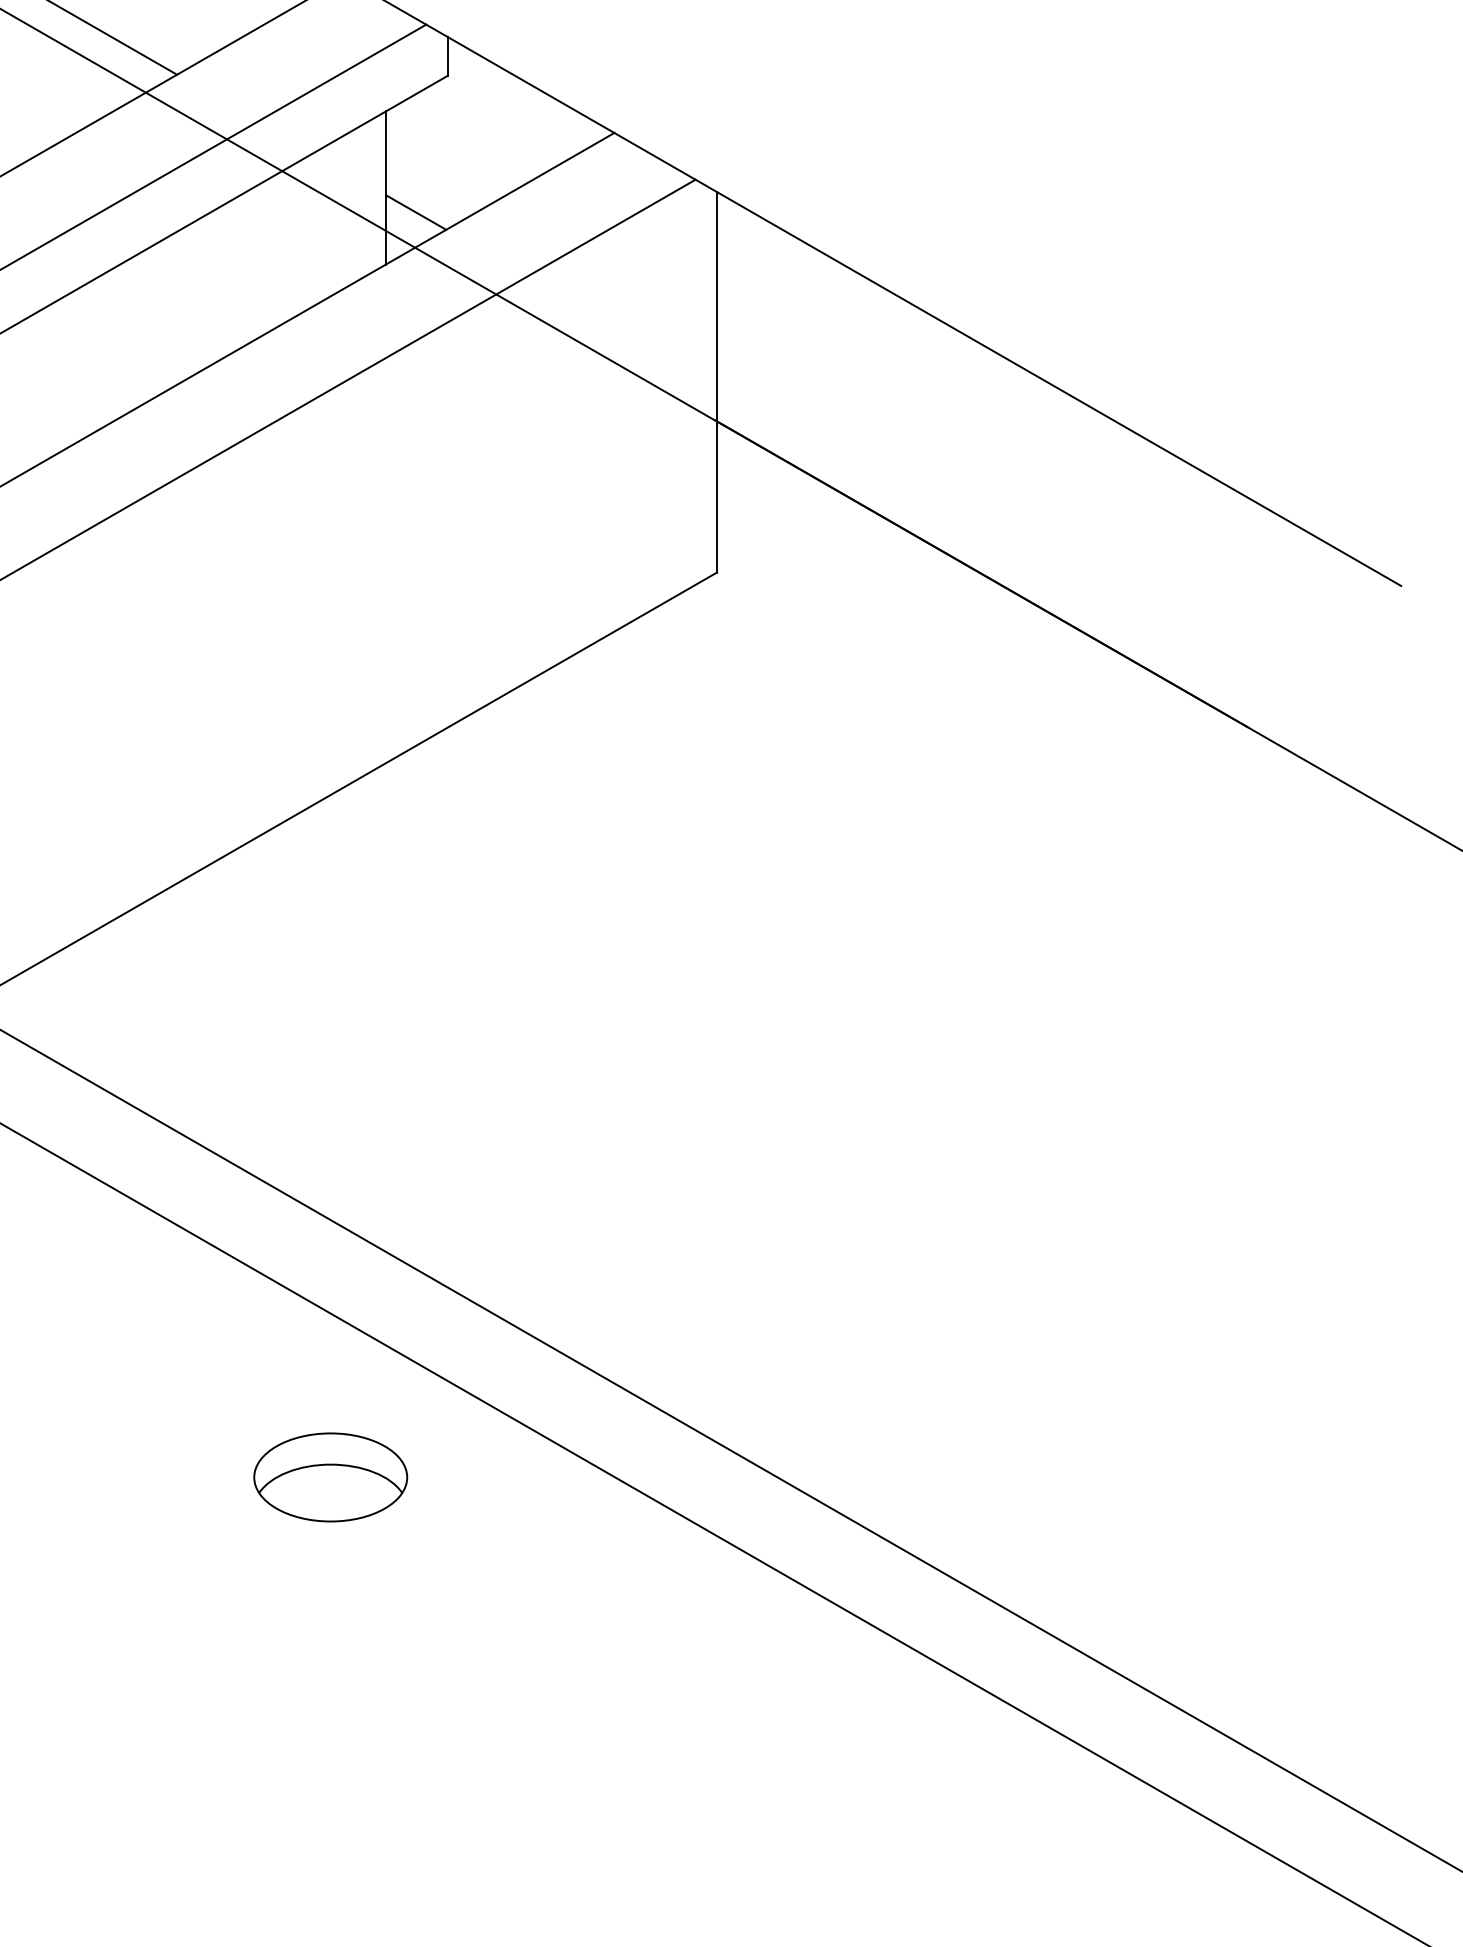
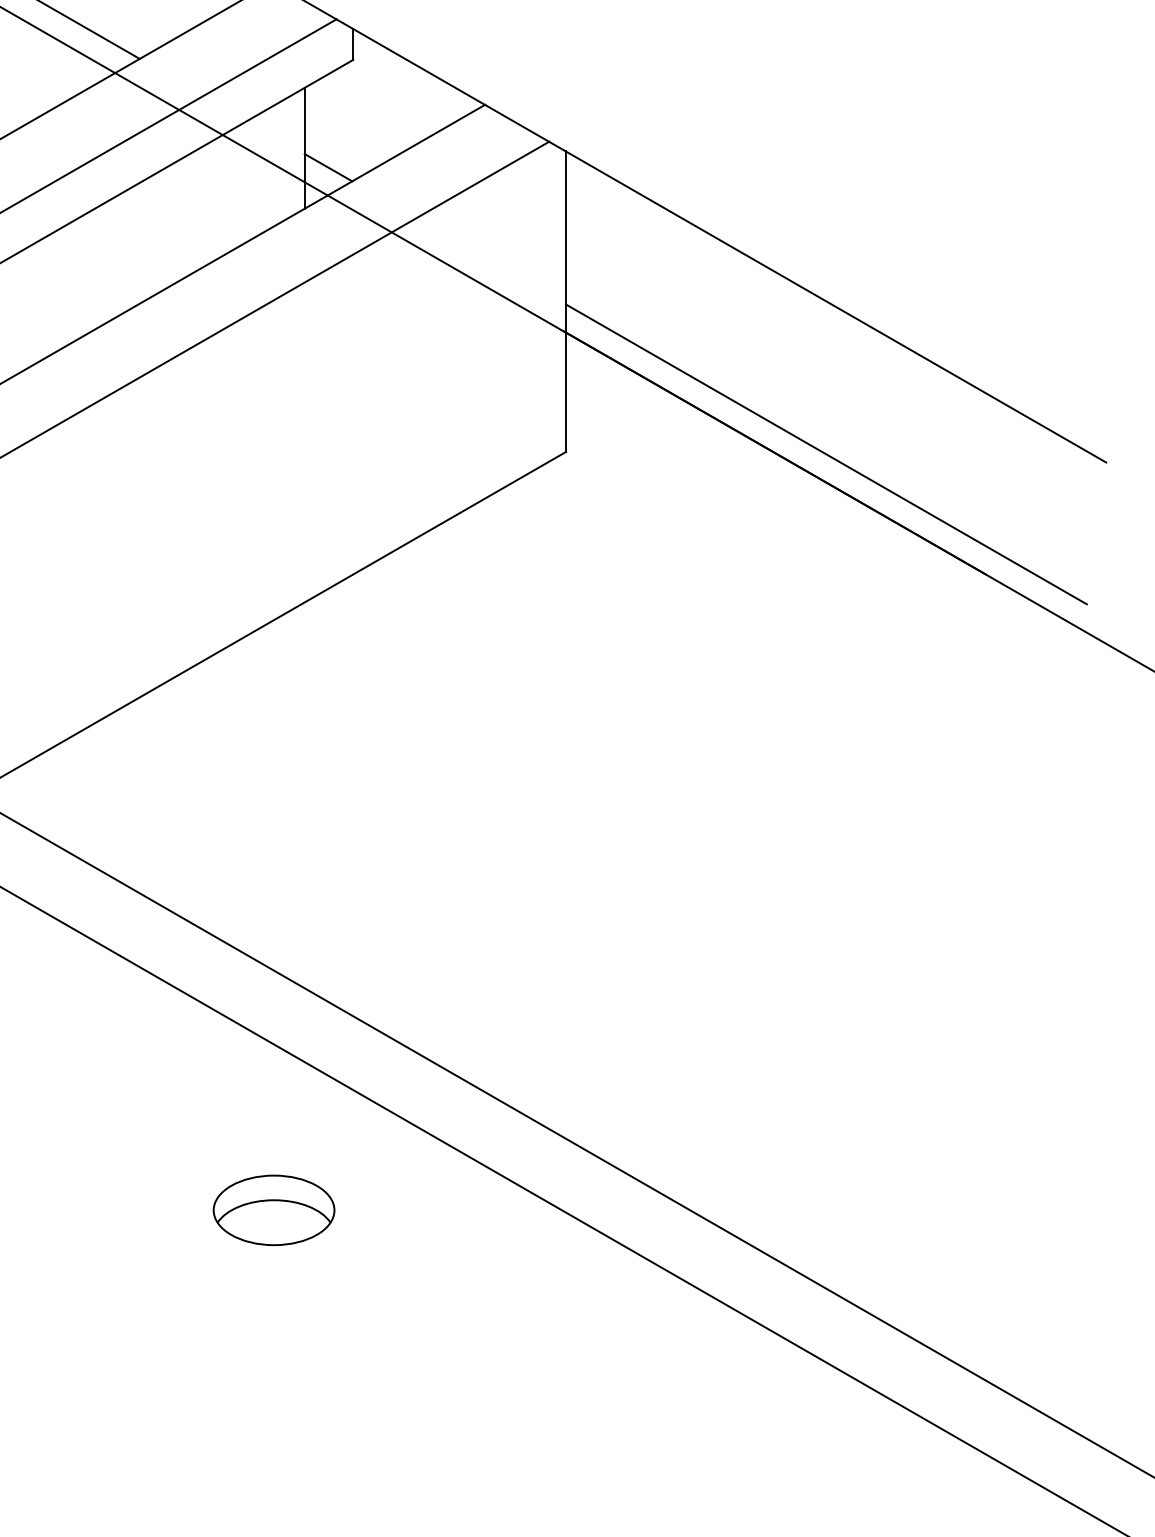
line: (1046, 575) -> (826, 454), added
part: (329, 1476) -> (273, 1209), moved

